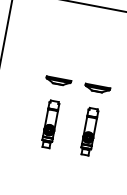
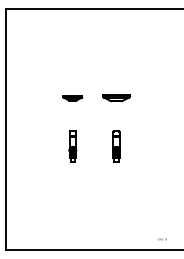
part: (58, 81) -> (72, 98), size x0.7
part: (50, 124) -> (72, 146), size x0.6
part: (89, 131) -> (116, 146), size x0.6

